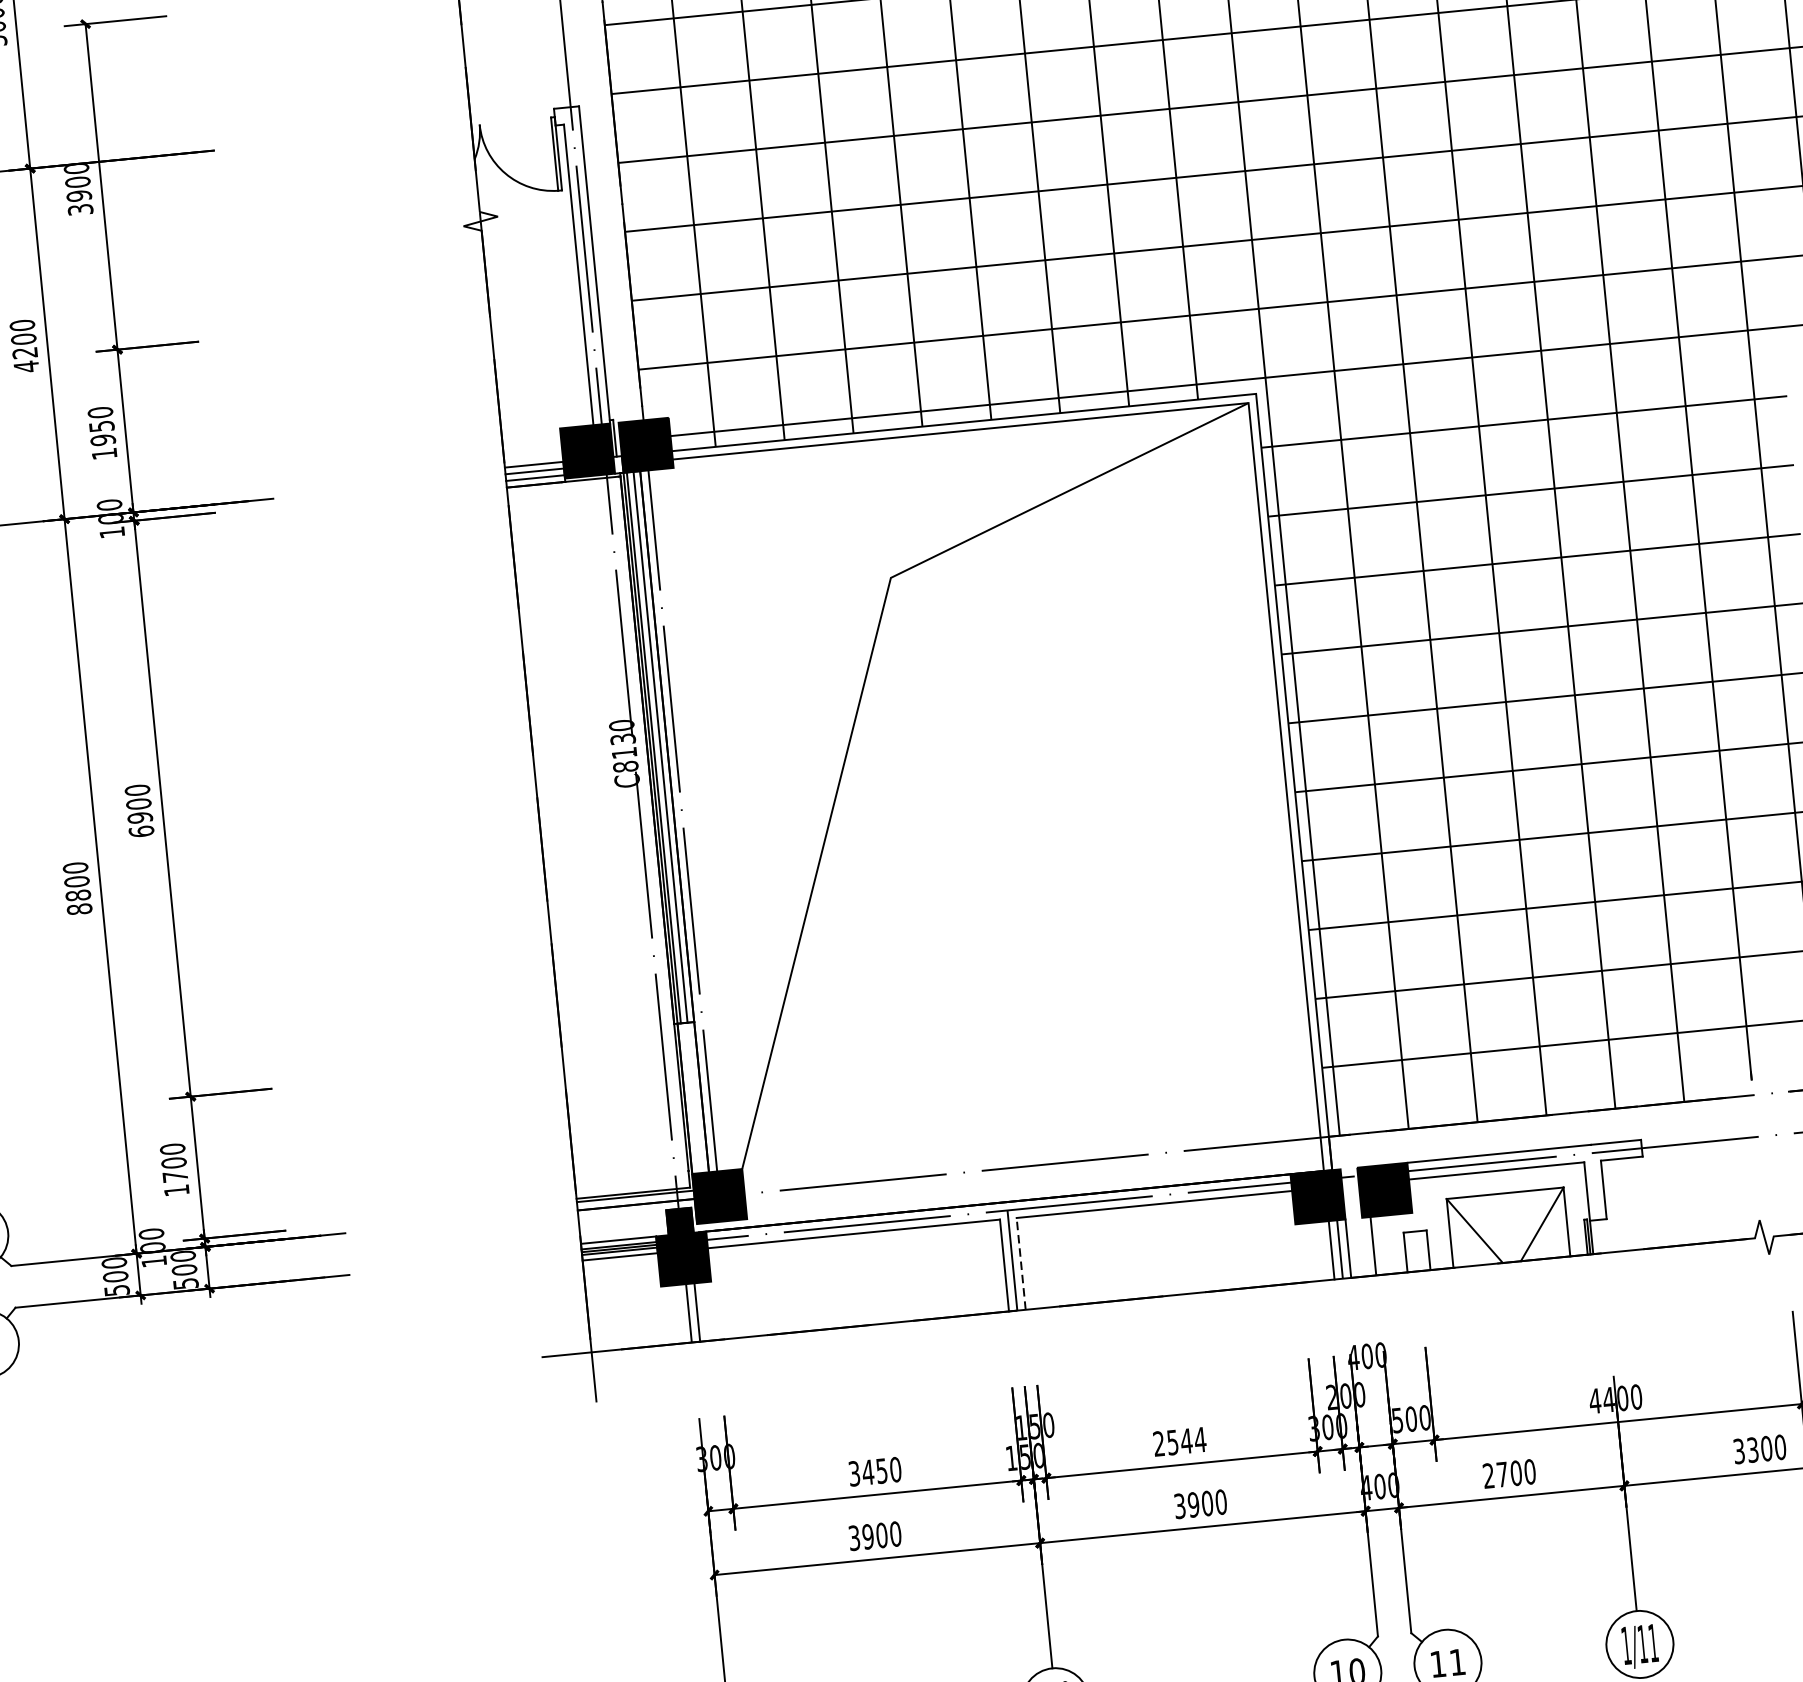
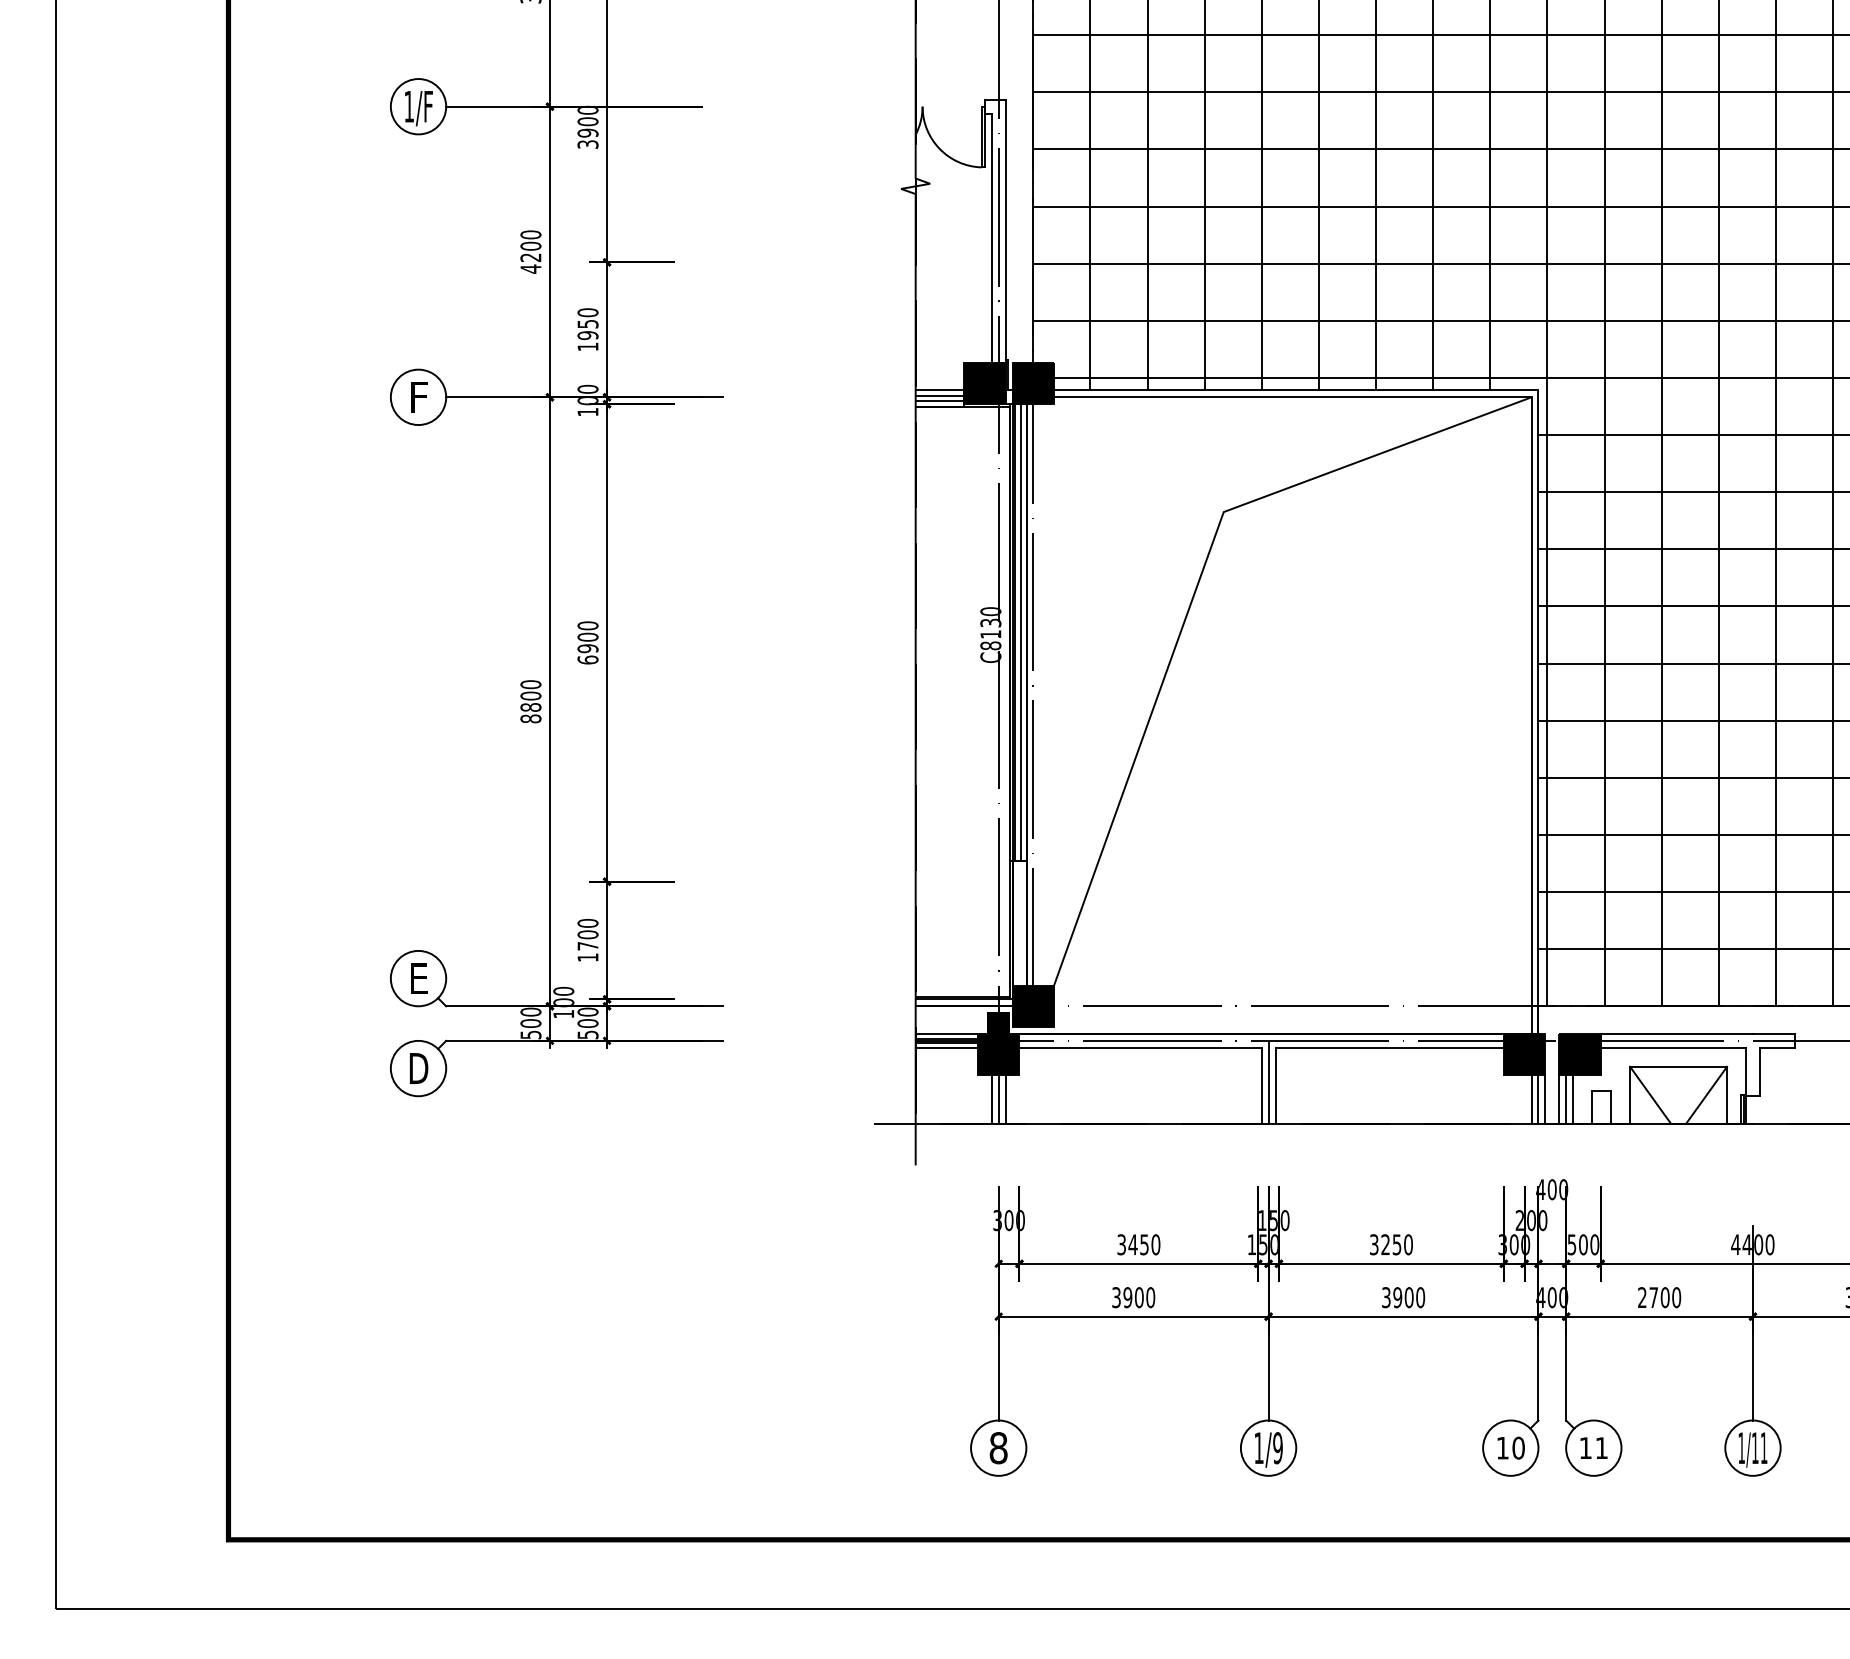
line: (1382, 1245) -> (1573, 1099), added
line: (1365, 1246) -> (1559, 1099), added
line: (1021, 1263) -> (1275, 1085), dashed -> solid
line: (680, 1313) -> (991, 1099), added
text: (1179, 1441) -> (1391, 1244), 2544 -> 3250

